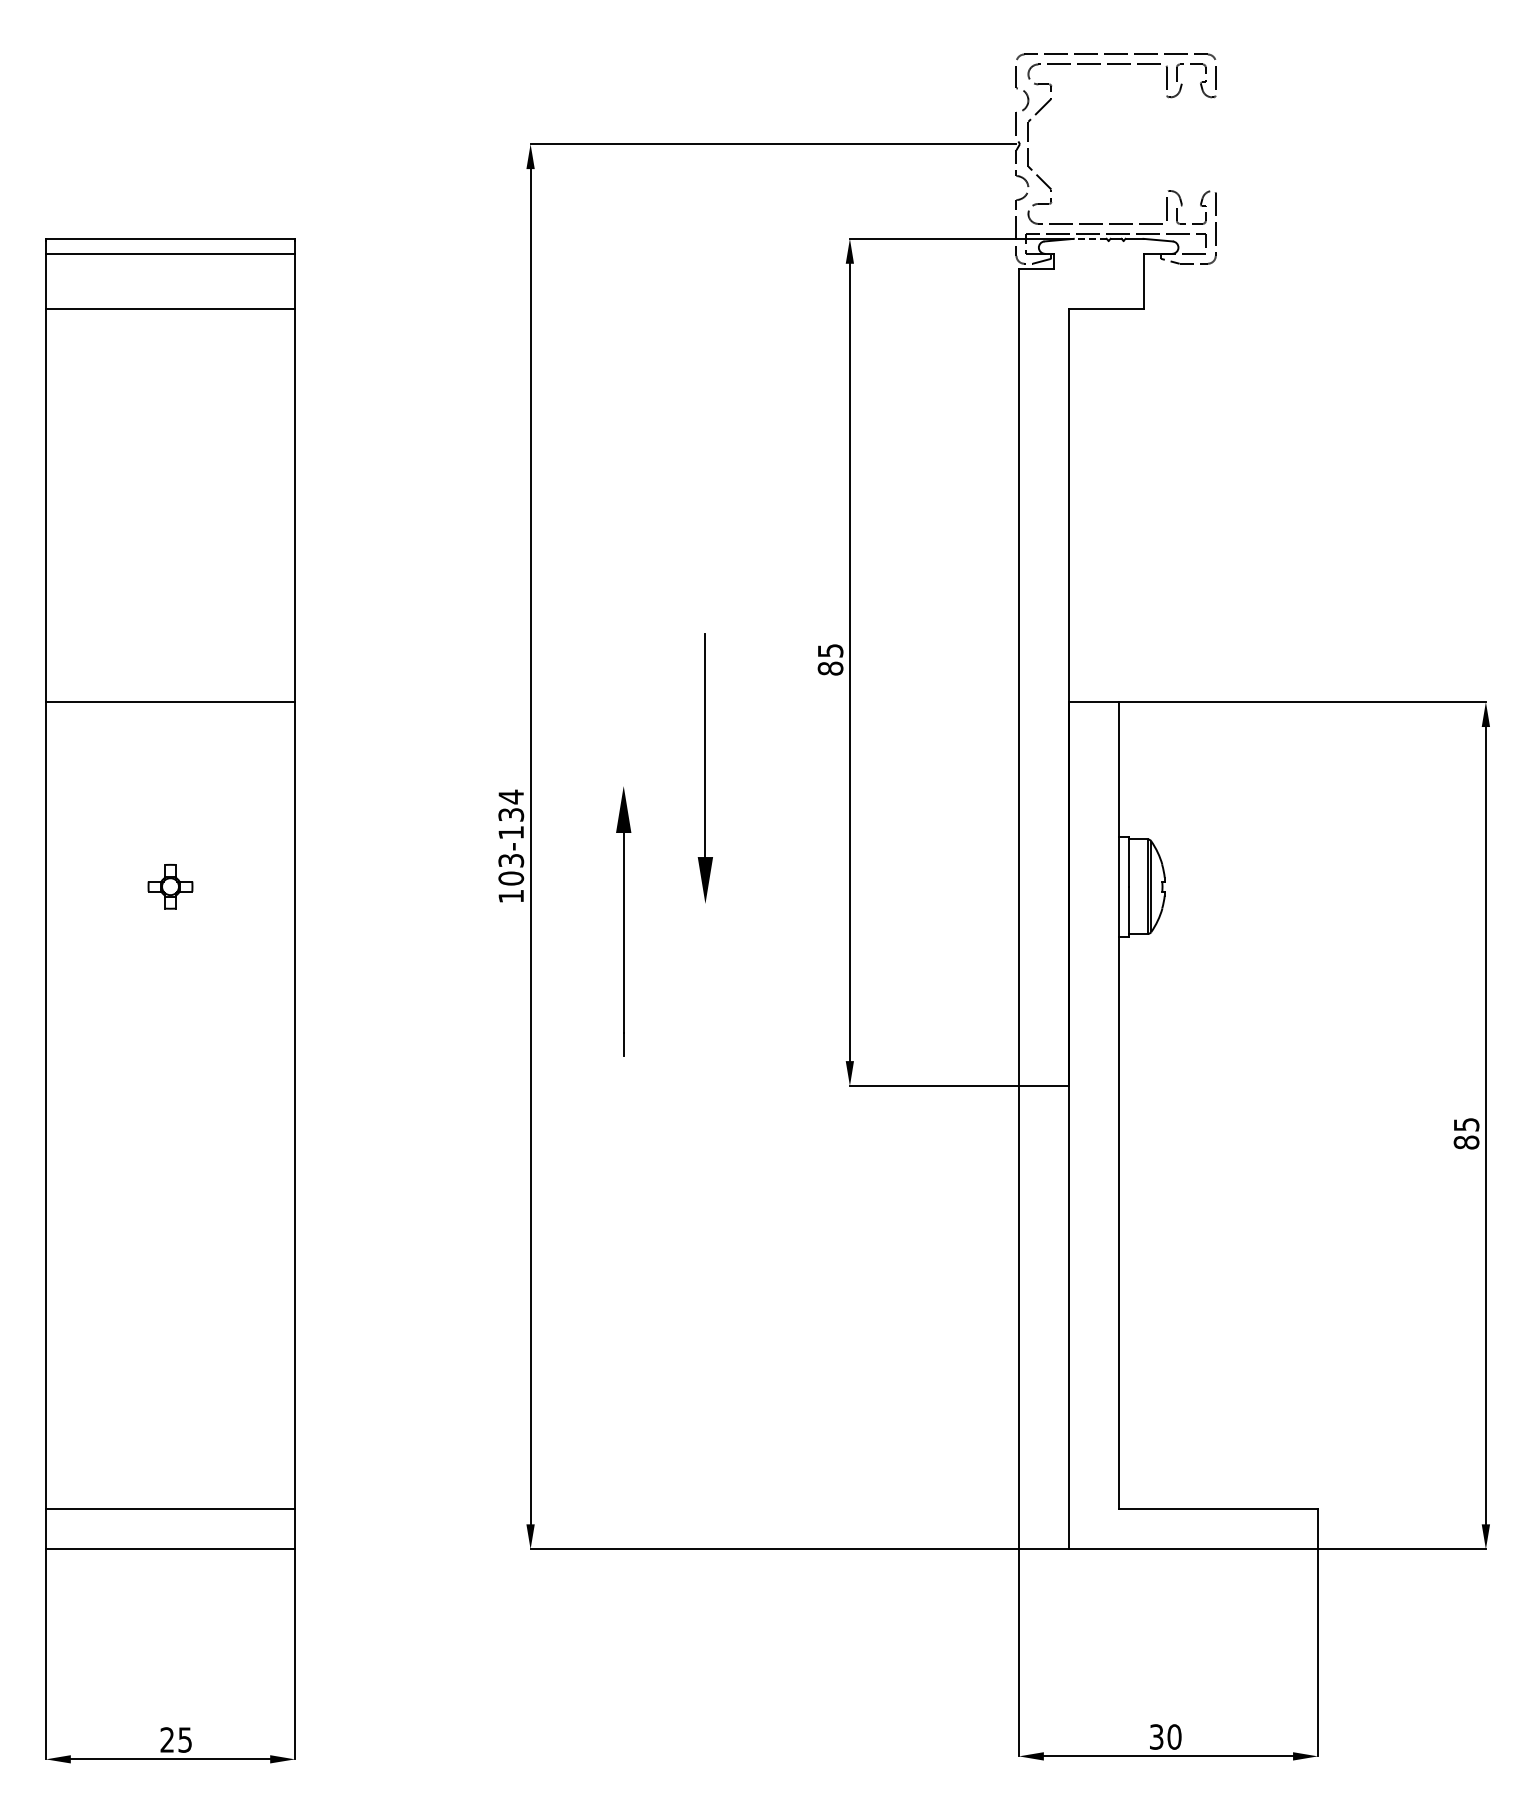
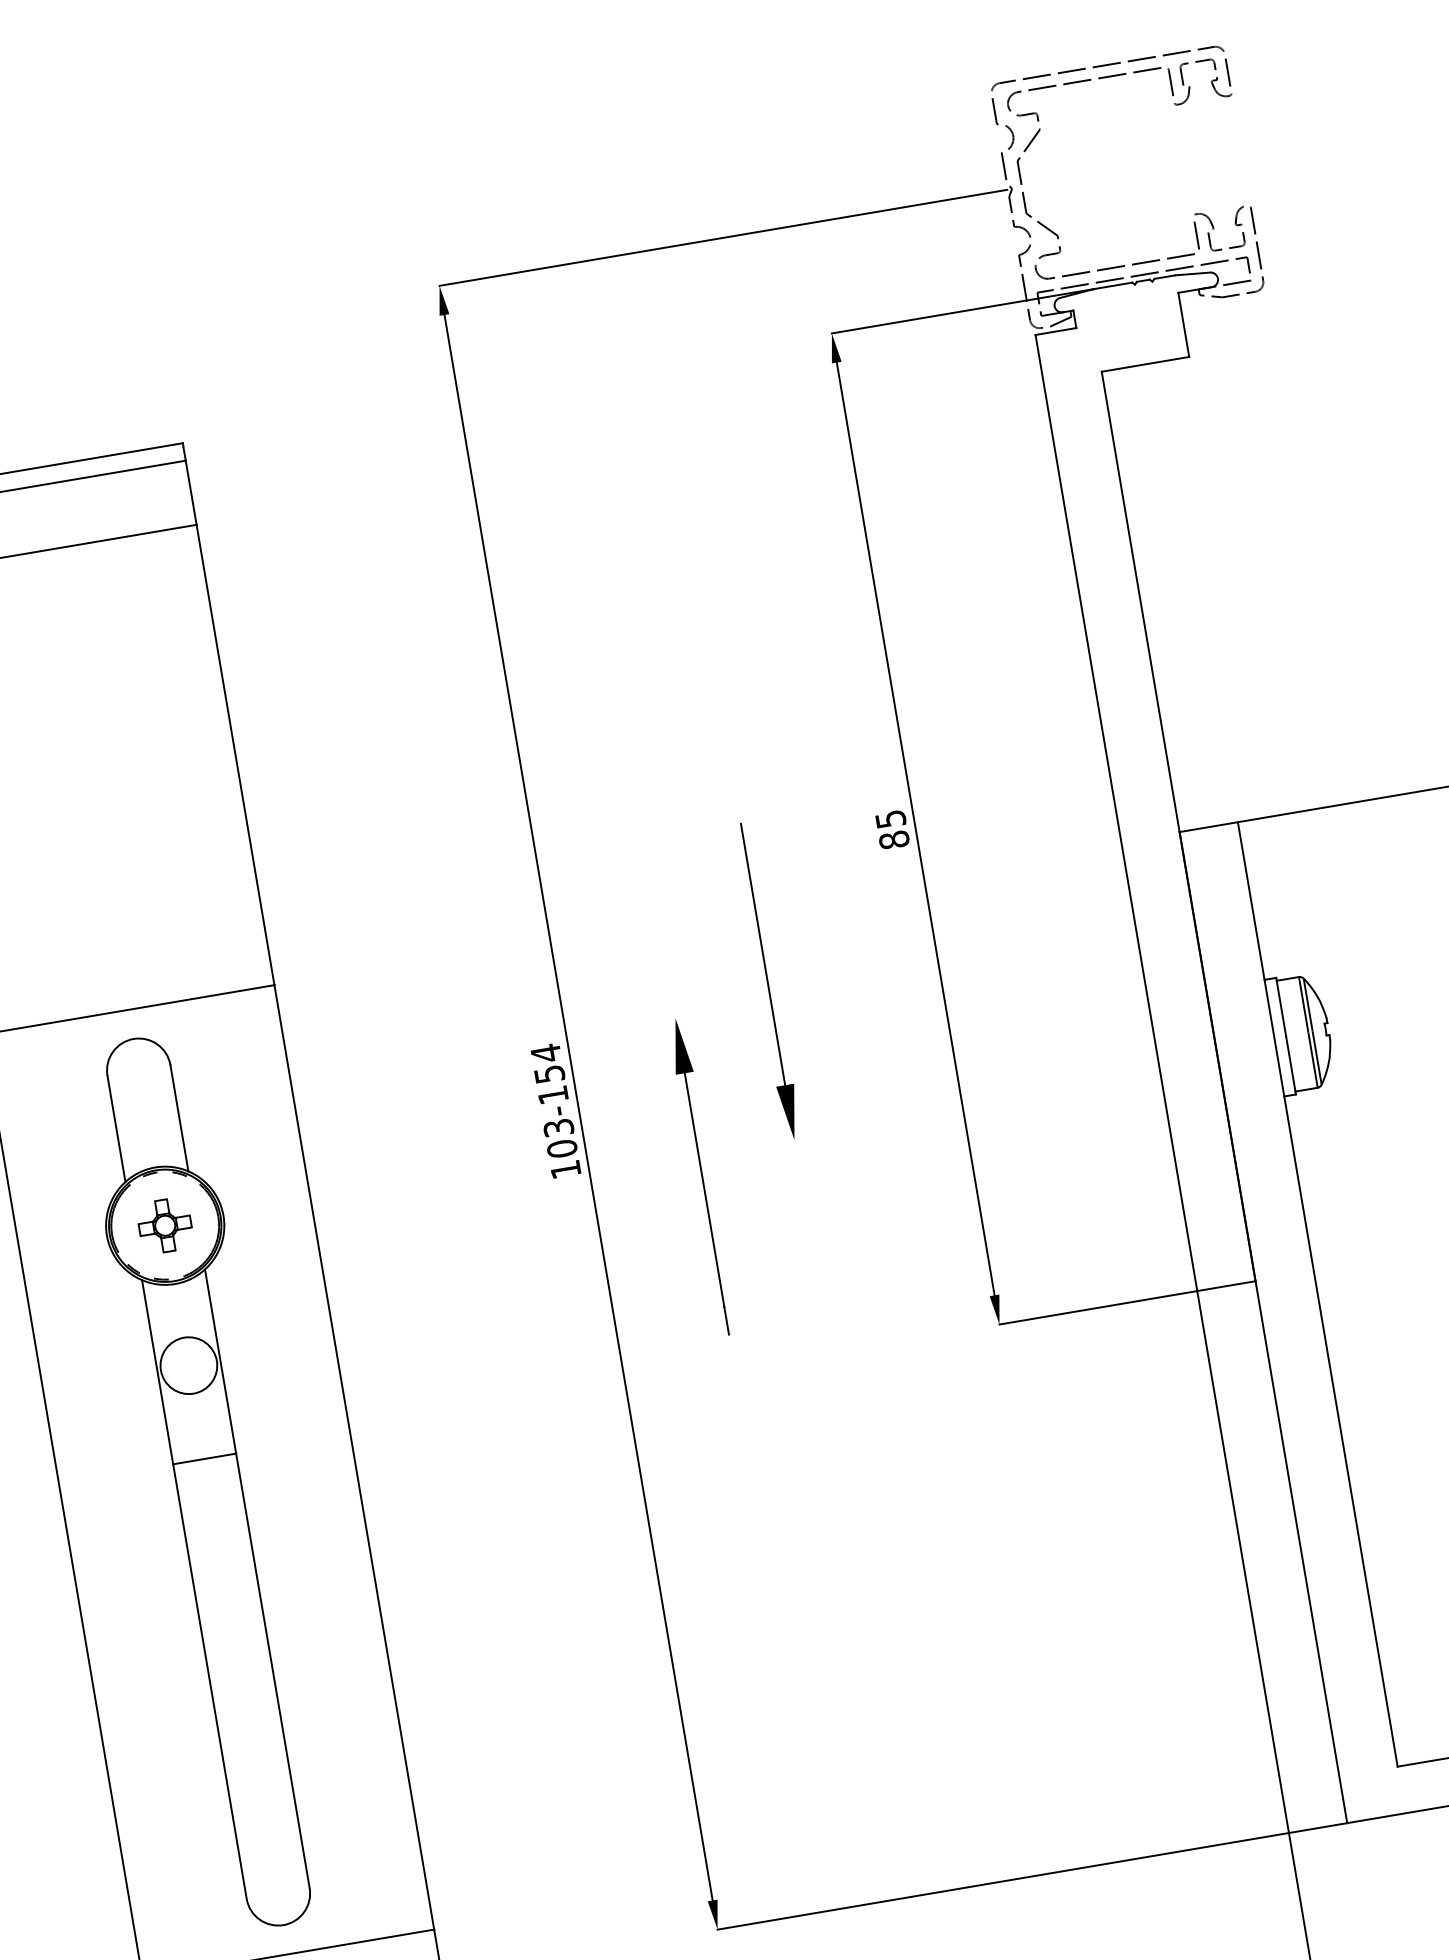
line: (1089, 238) -> (1112, 285), dashed -> solid
text: (510, 814) -> (548, 1074), 103-134 -> 103-154
part: (170, 1105) -> (208, 1481), added

